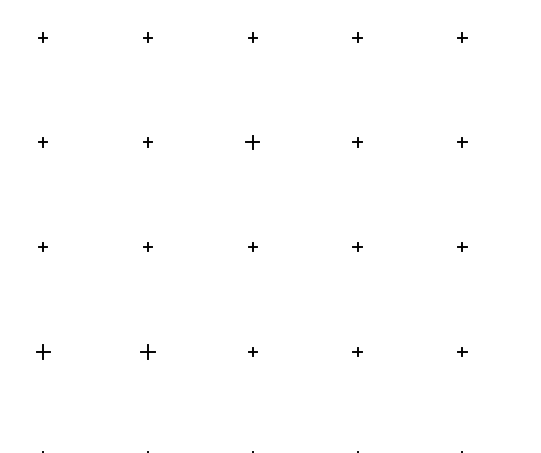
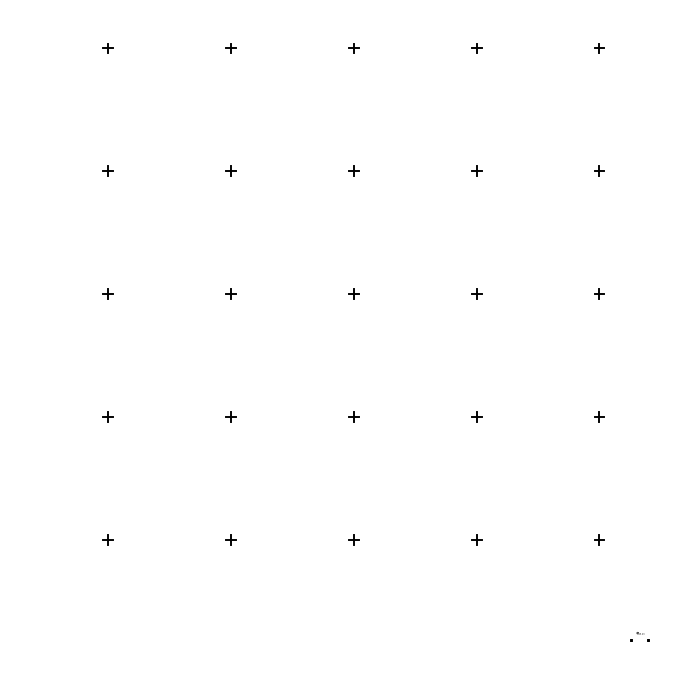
part: (252, 141) -> (353, 170), size x0.62
part: (42, 351) -> (107, 416), size x0.62
part: (147, 351) -> (230, 416), size x0.62

